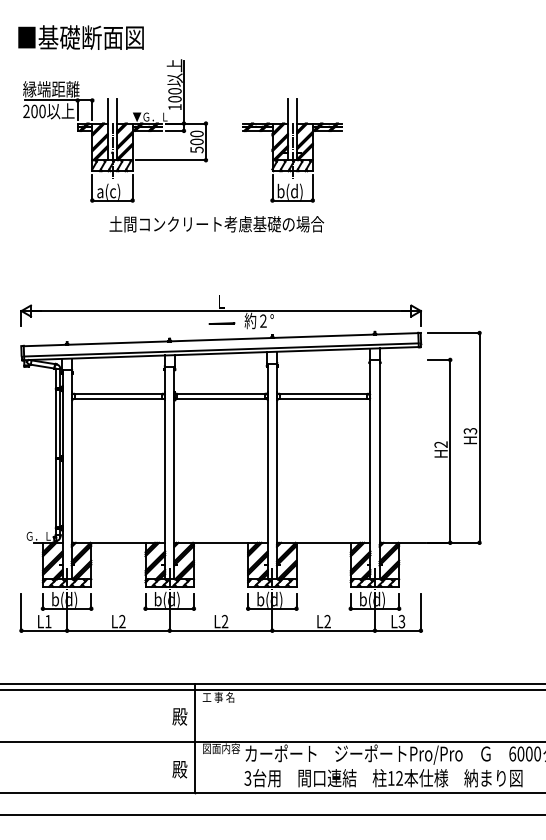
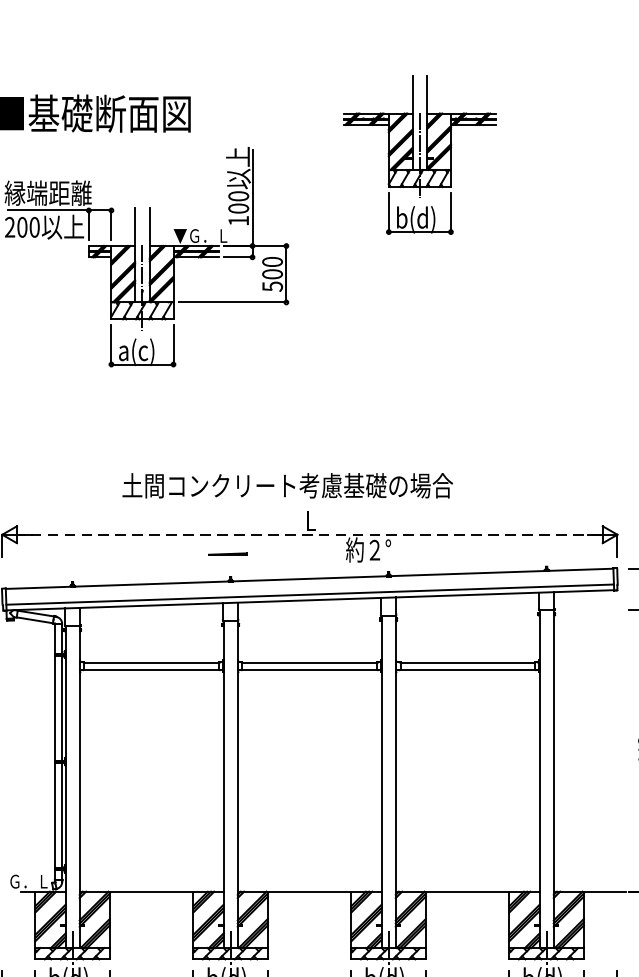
part: (292, 150) -> (419, 155), moved
text: (216, 224) -> (287, 486), moved
line: (221, 311) -> (310, 535), solid -> dashed
line: (221, 323) -> (227, 553), moved

